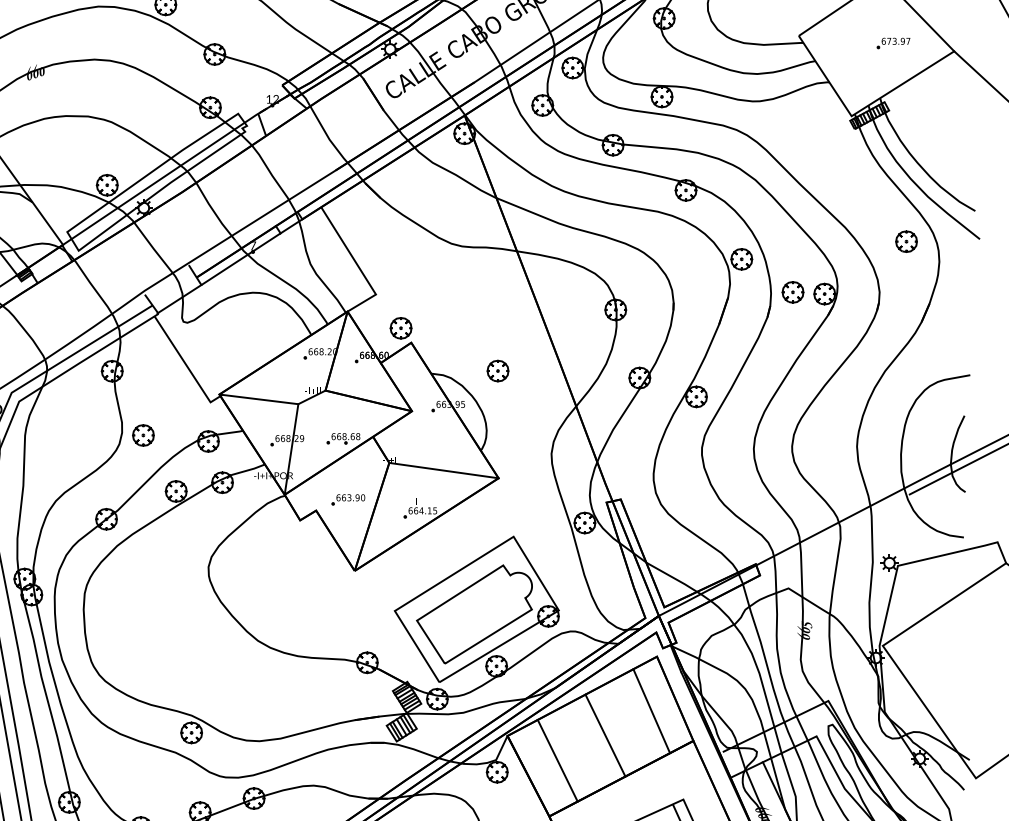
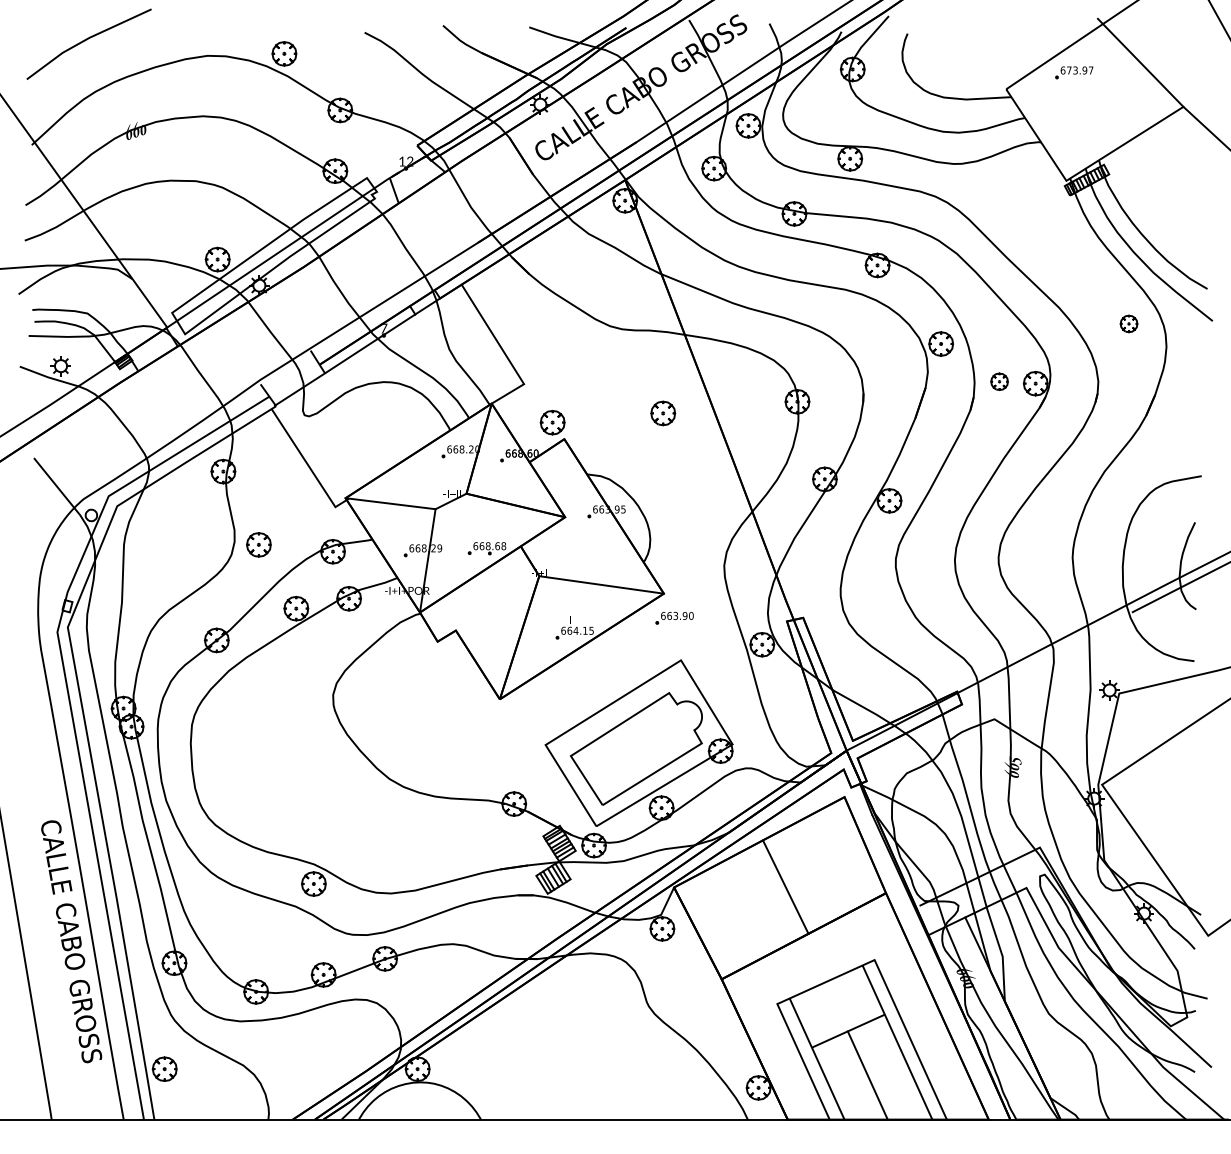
part: (893, 43) -> (1074, 72), moved
part: (906, 241) -> (1128, 323), size x0.7
part: (792, 292) -> (999, 381), size x0.7
part: (498, 371) -> (663, 413), moved
part: (348, 500) -> (674, 618), moved
line: (651, 711) -> (838, 859), removed
line: (557, 760) -> (731, 915), removed

